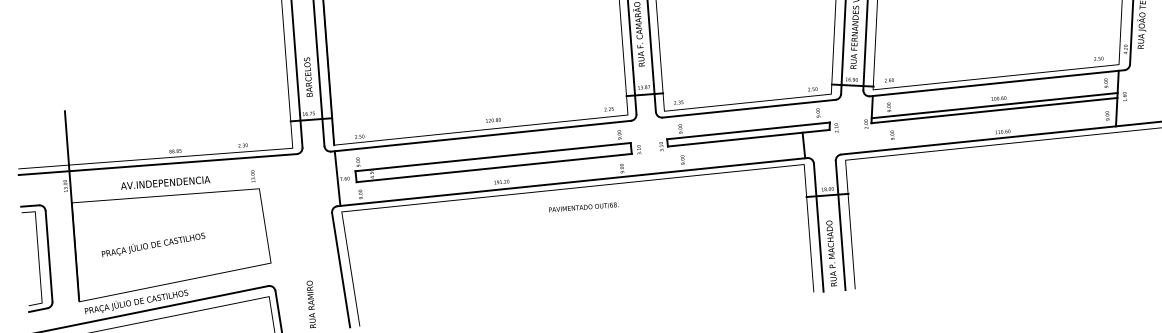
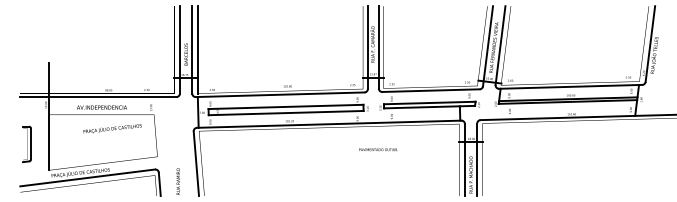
text: (583, 206) -> (378, 149), moved
text: (153, 244) -> (112, 128), moved
part: (36, 258) -> (26, 144), size x0.6

